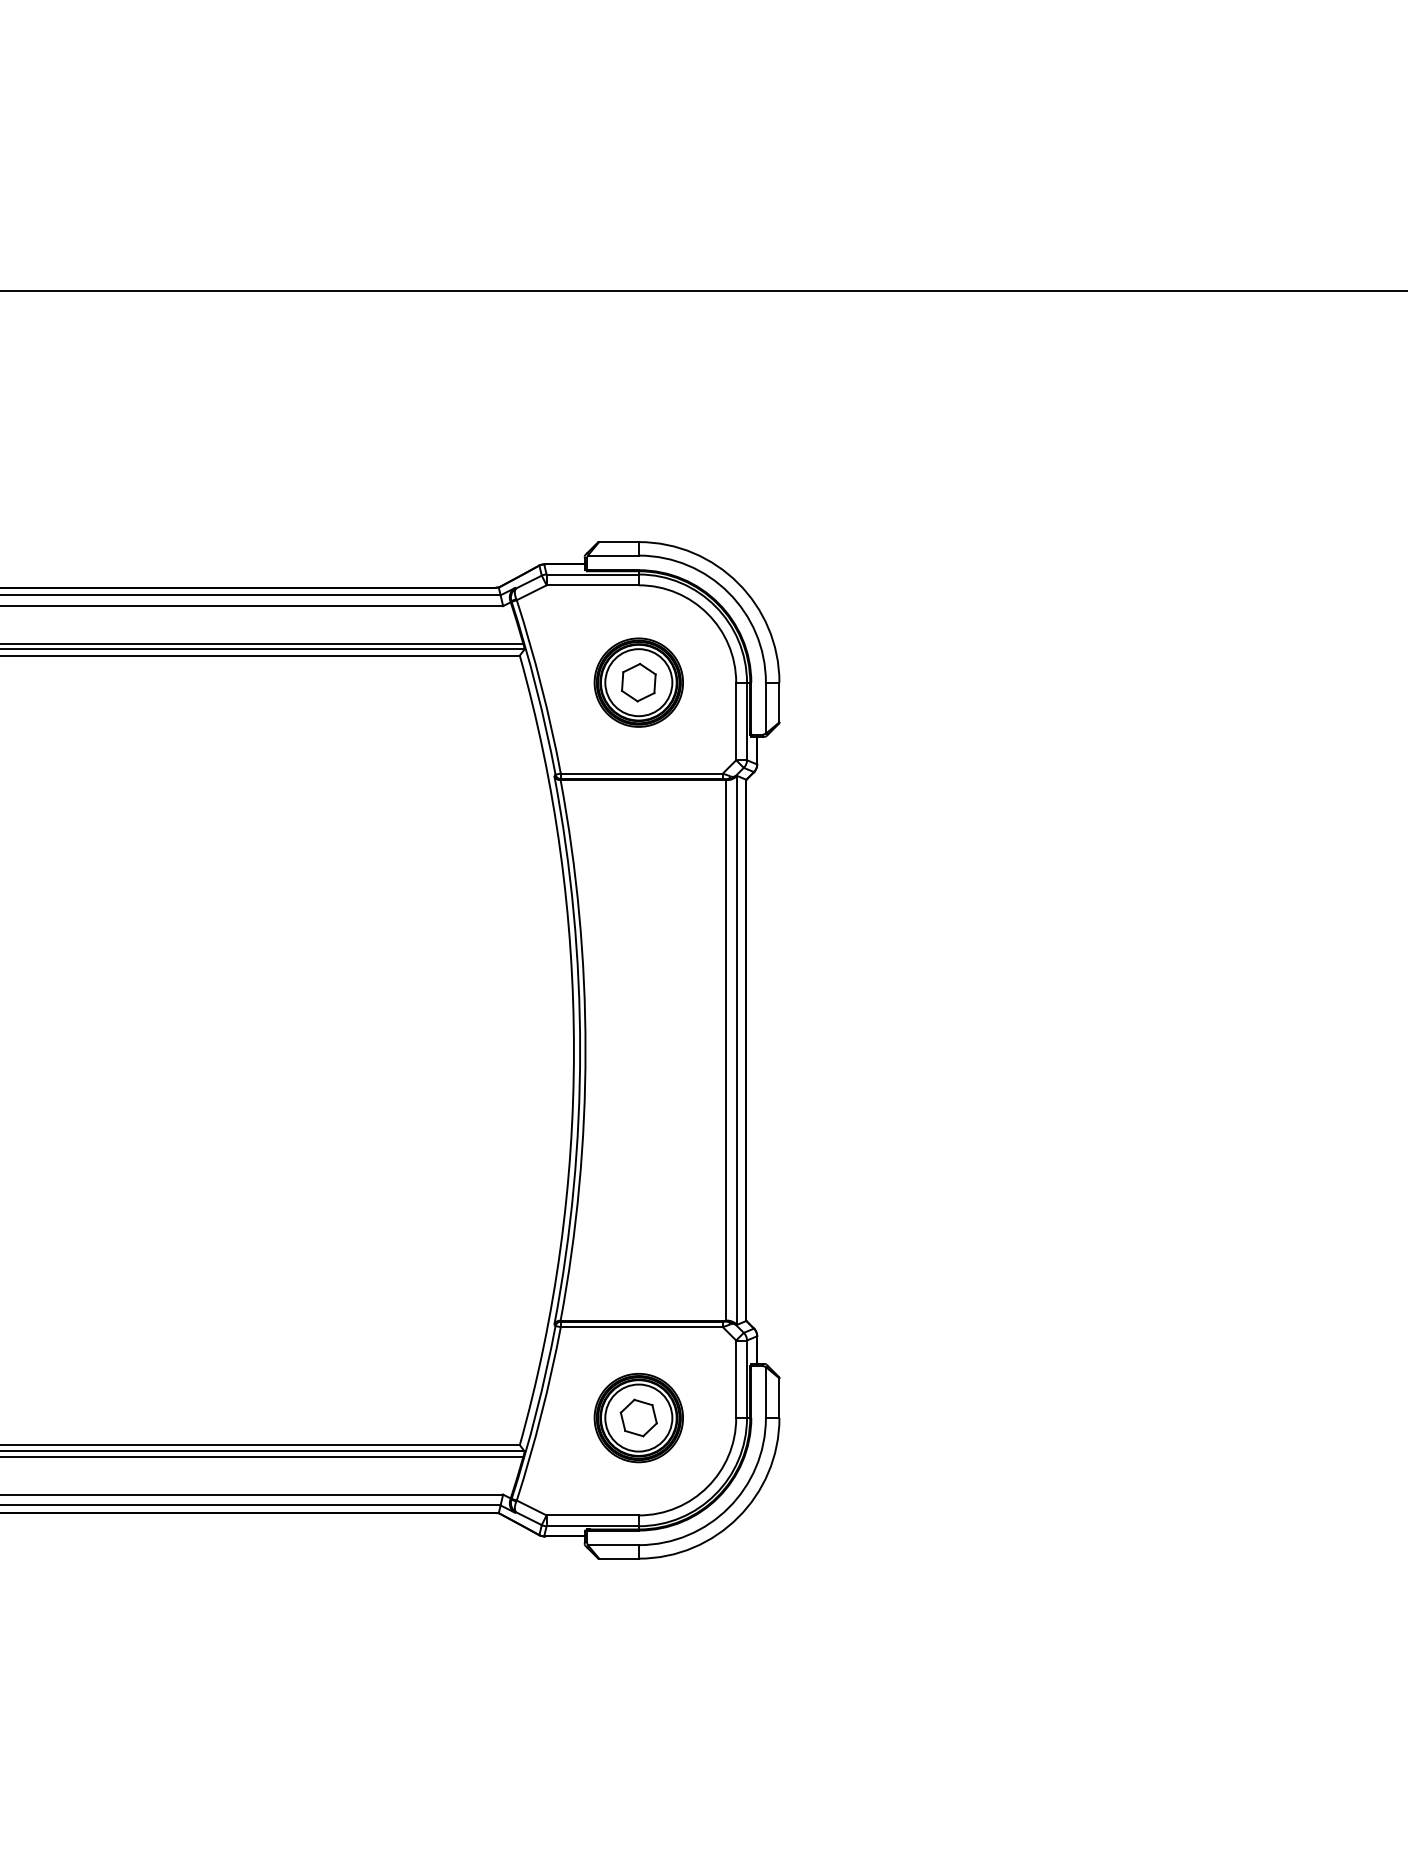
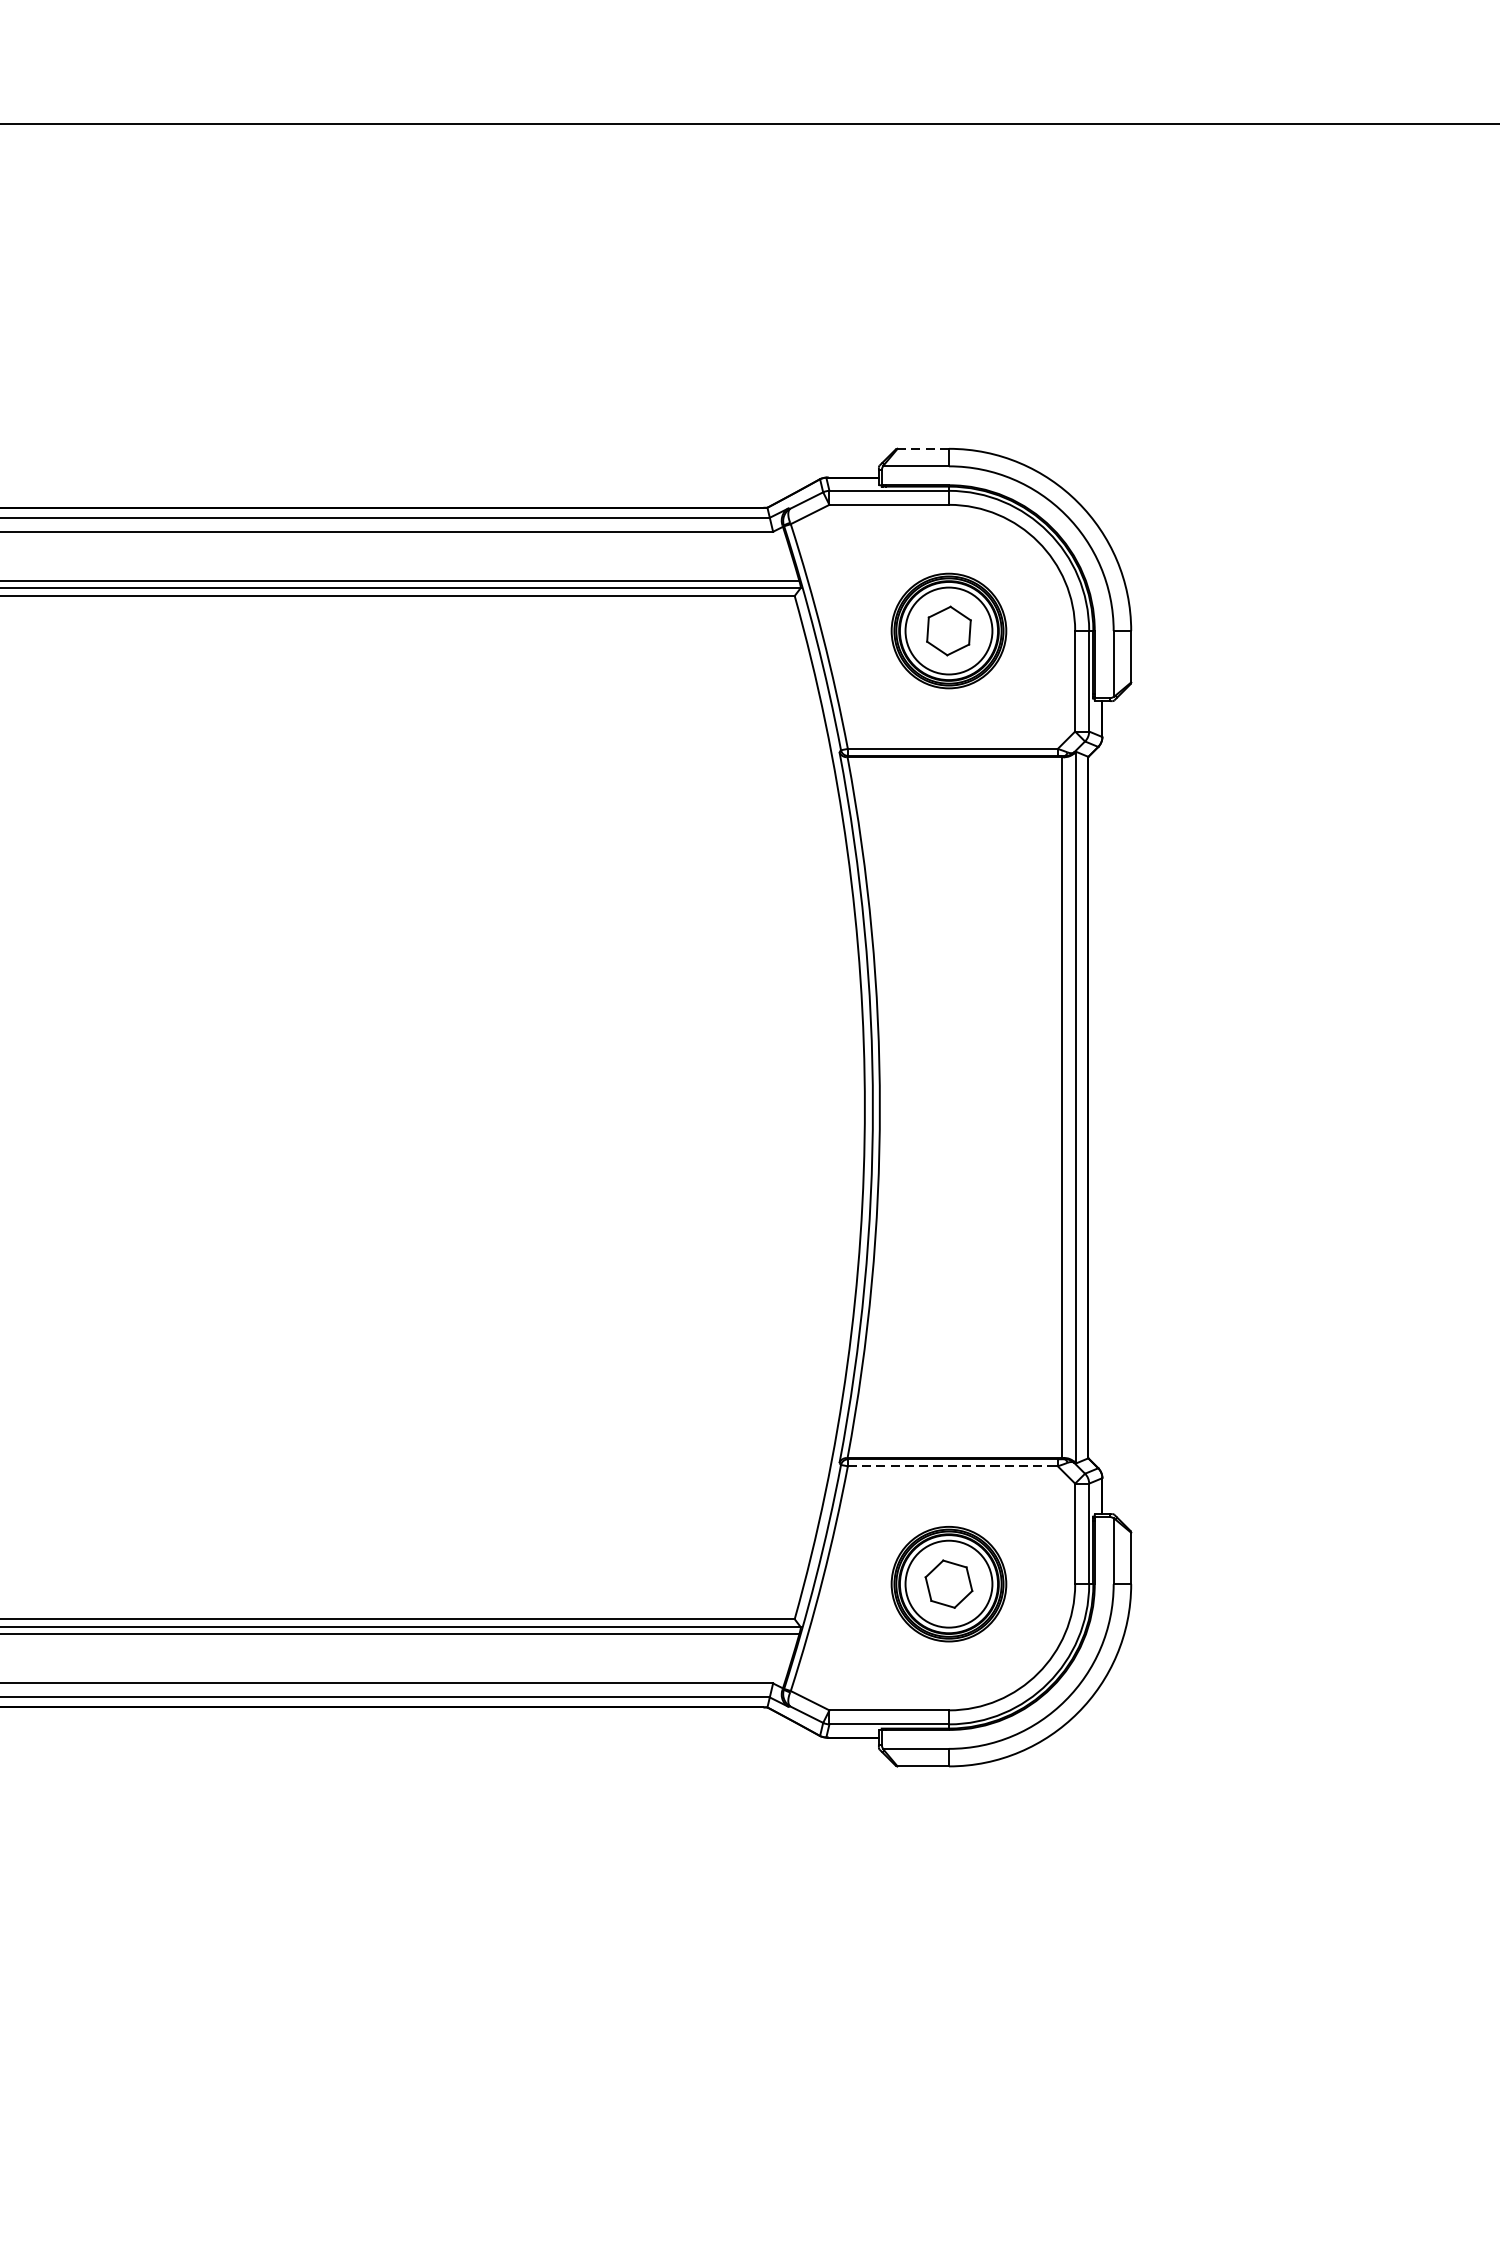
line: (619, 542) -> (923, 449), solid -> dashed
line: (641, 1327) -> (952, 1466), solid -> dashed

